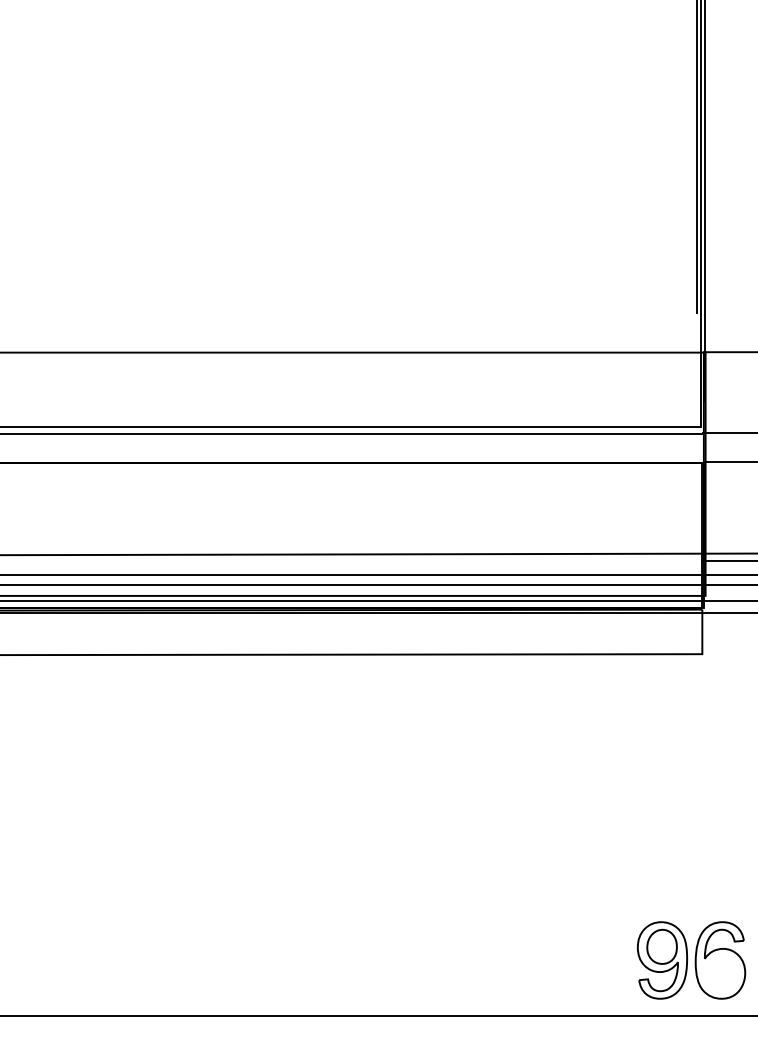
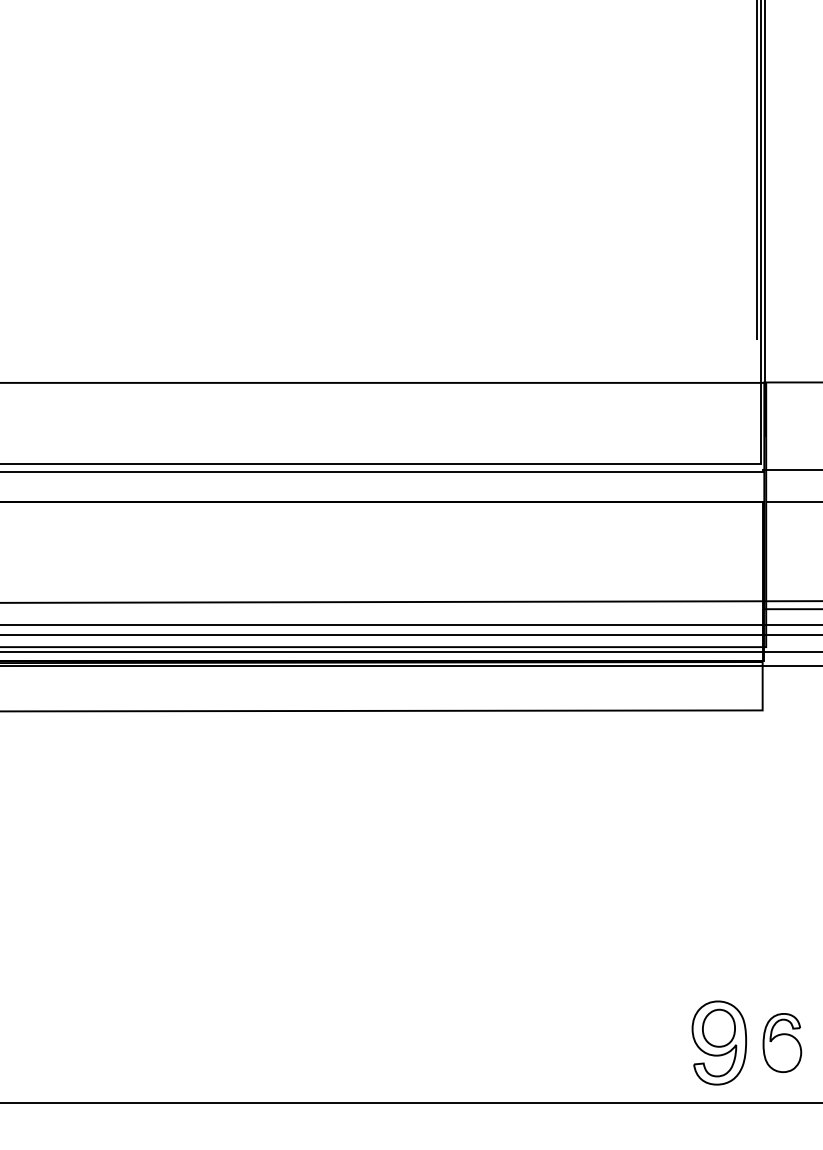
part: (720, 959) -> (782, 1042), size x0.7

